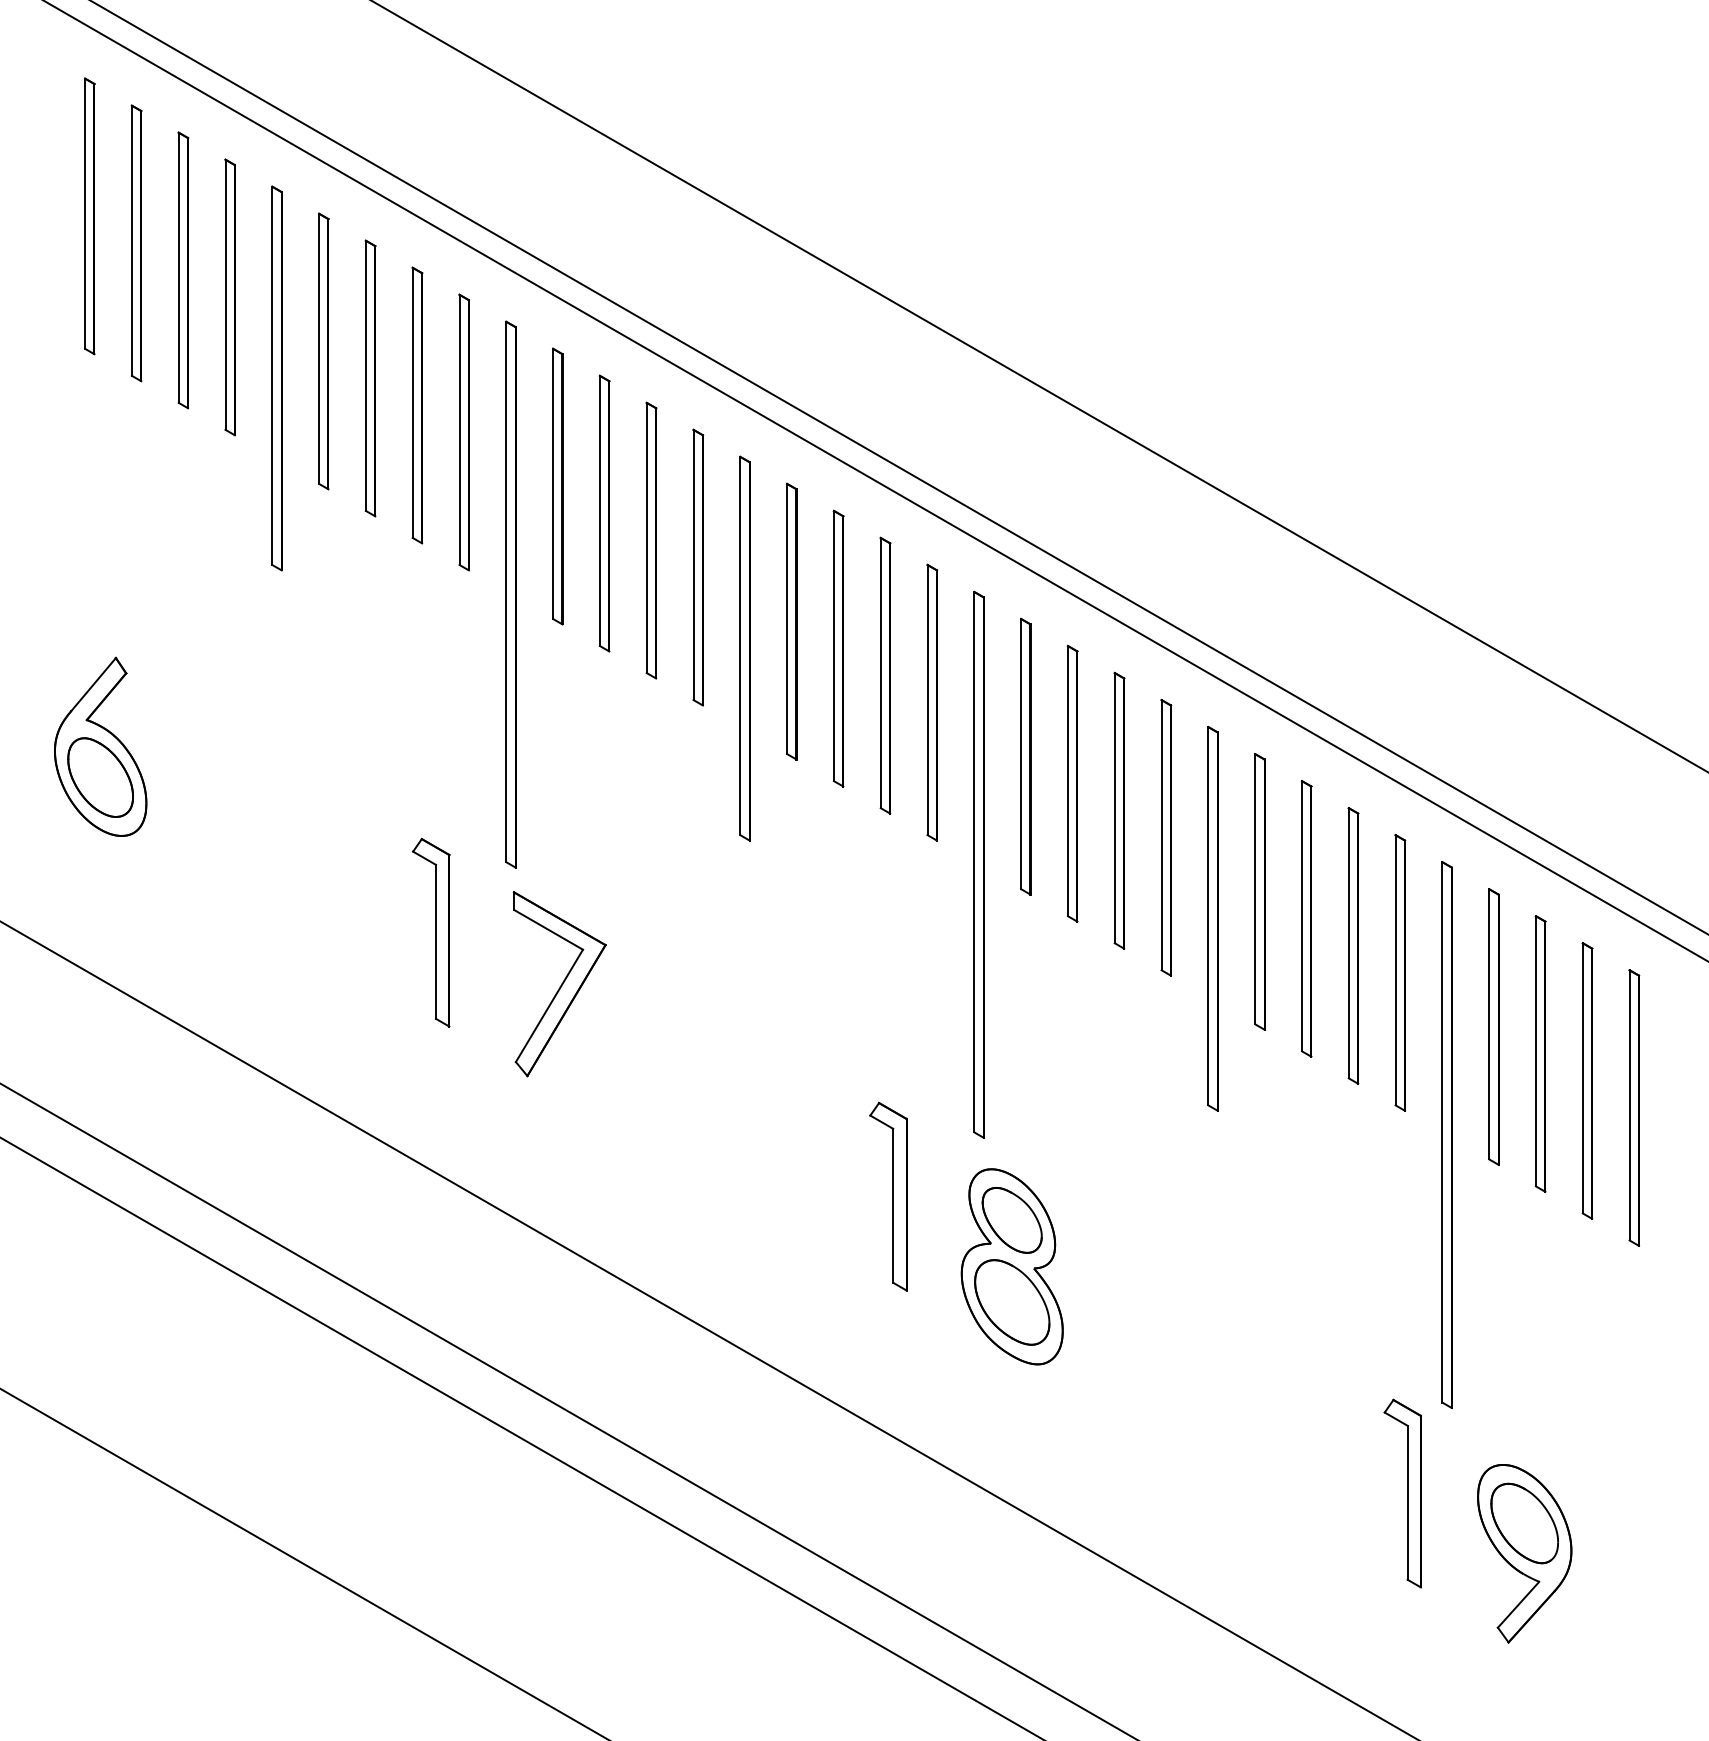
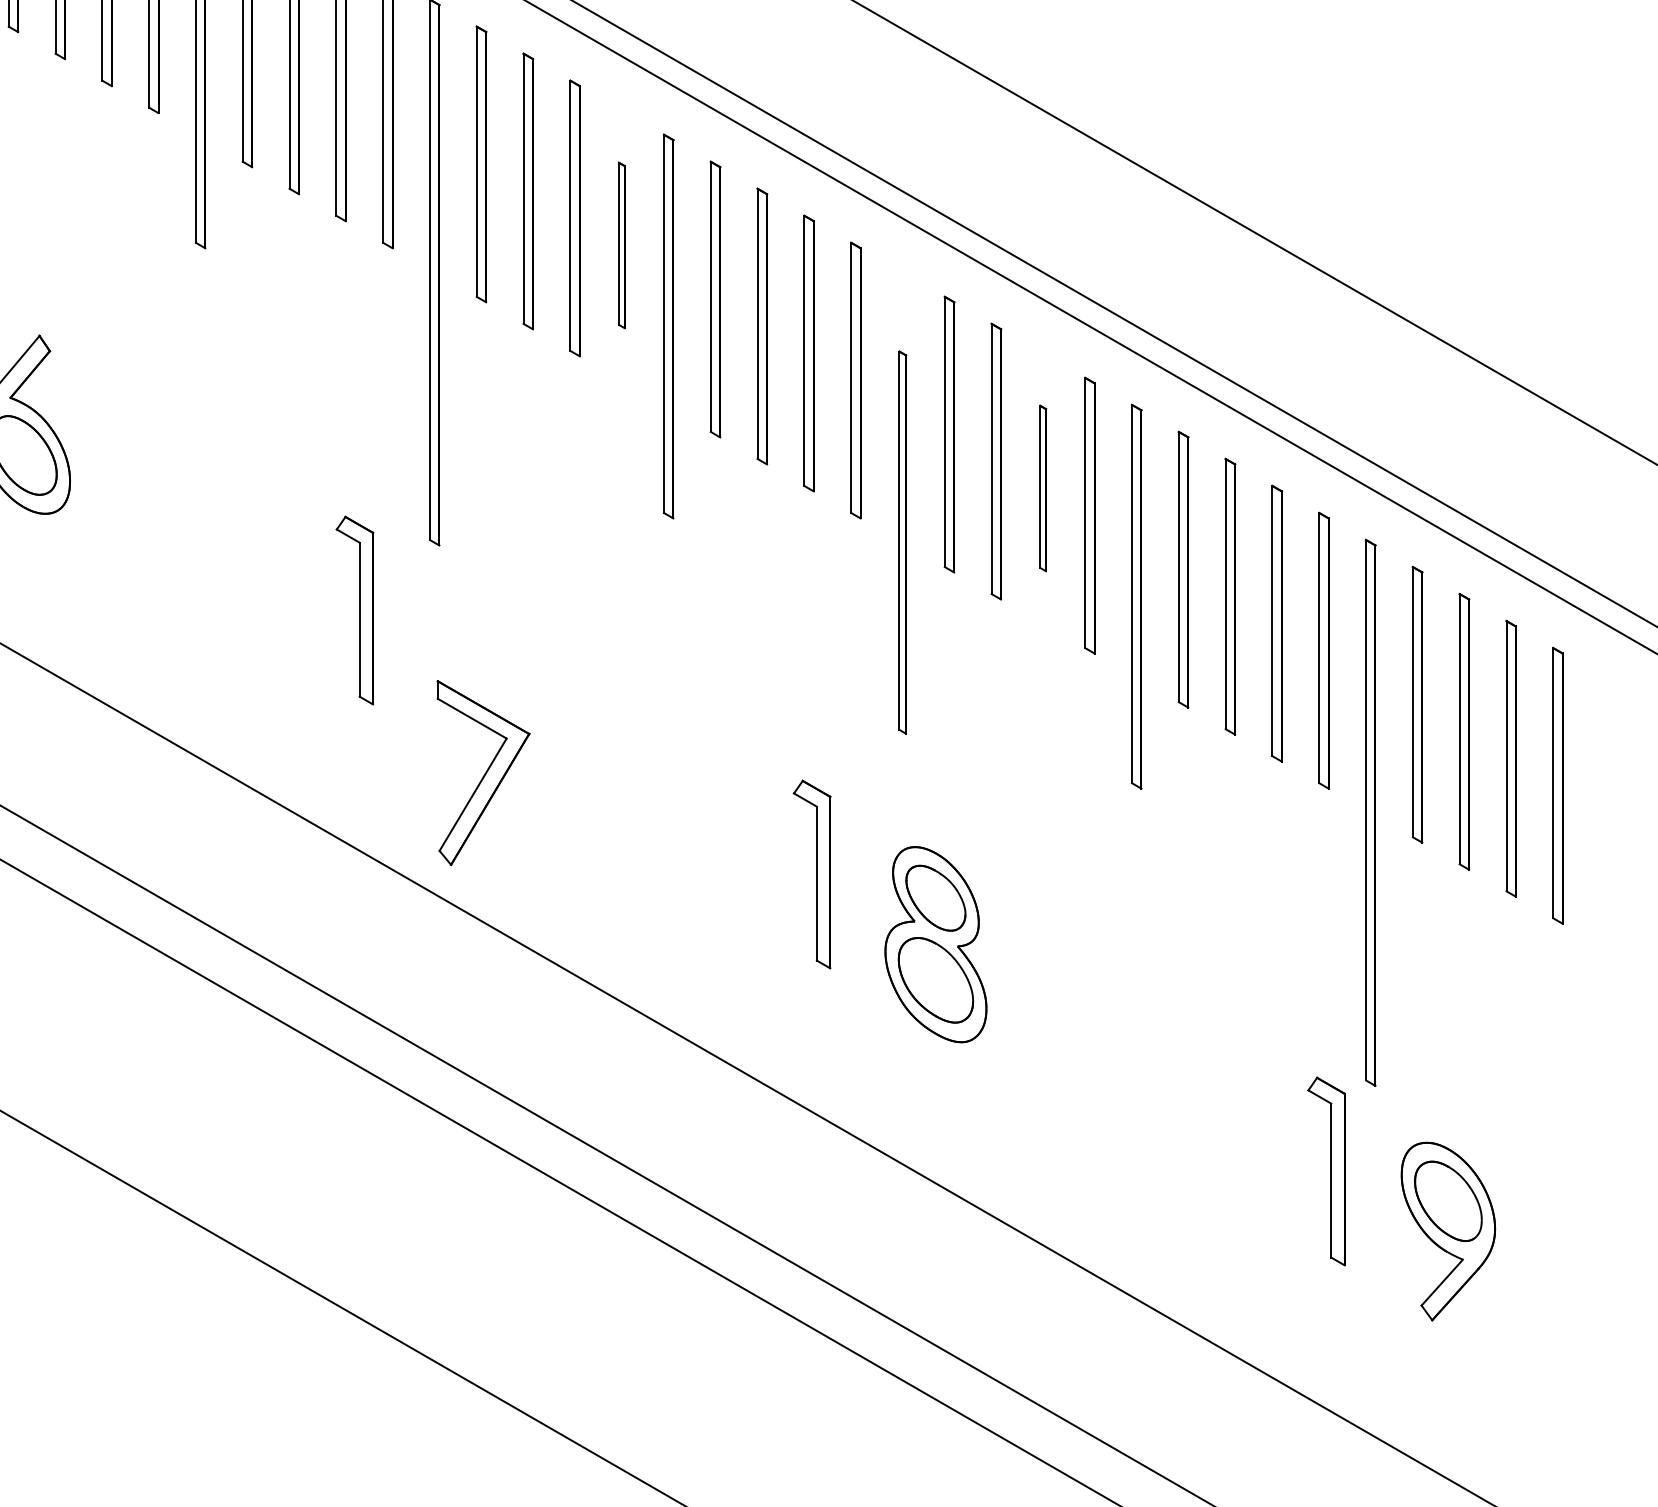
part: (697, 567) -> (621, 245), size x0.6
part: (1119, 810) -> (1043, 488), size x0.6
part: (978, 864) -> (902, 542), size x0.7
part: (559, 984) -> (483, 773), moved

